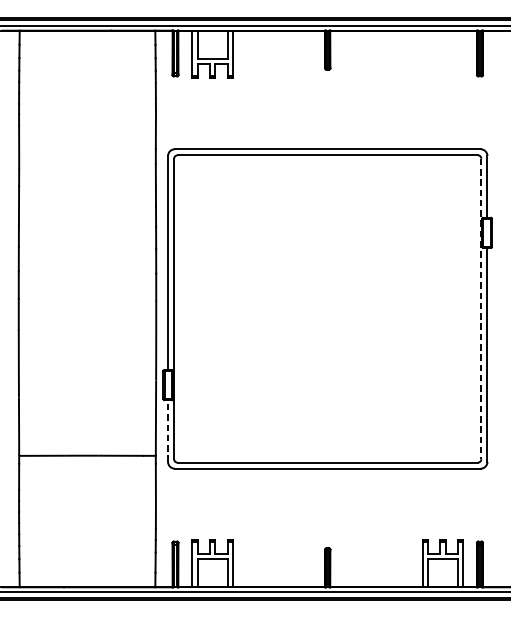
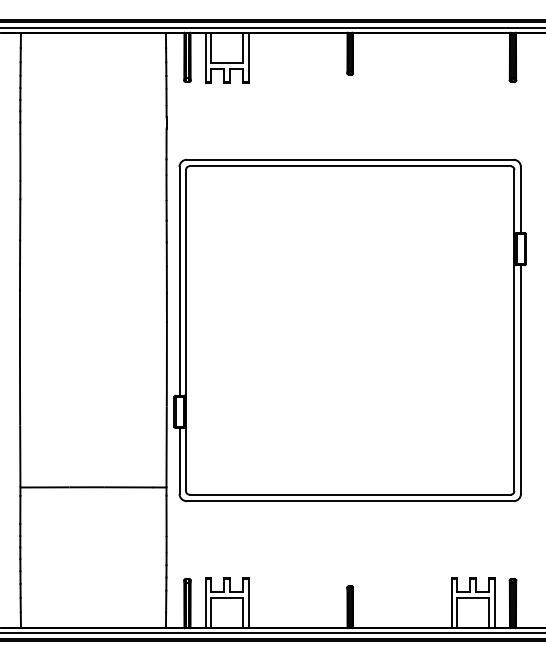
line: (481, 309) -> (514, 330), dashed -> solid
line: (168, 431) -> (179, 461), dashed -> solid

